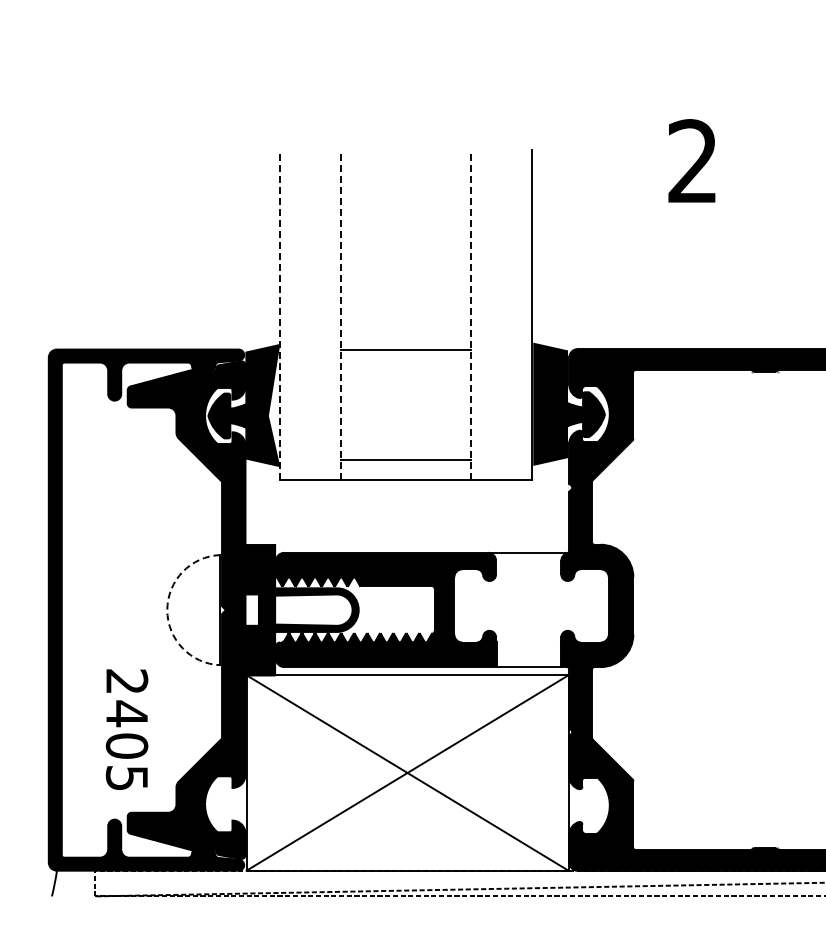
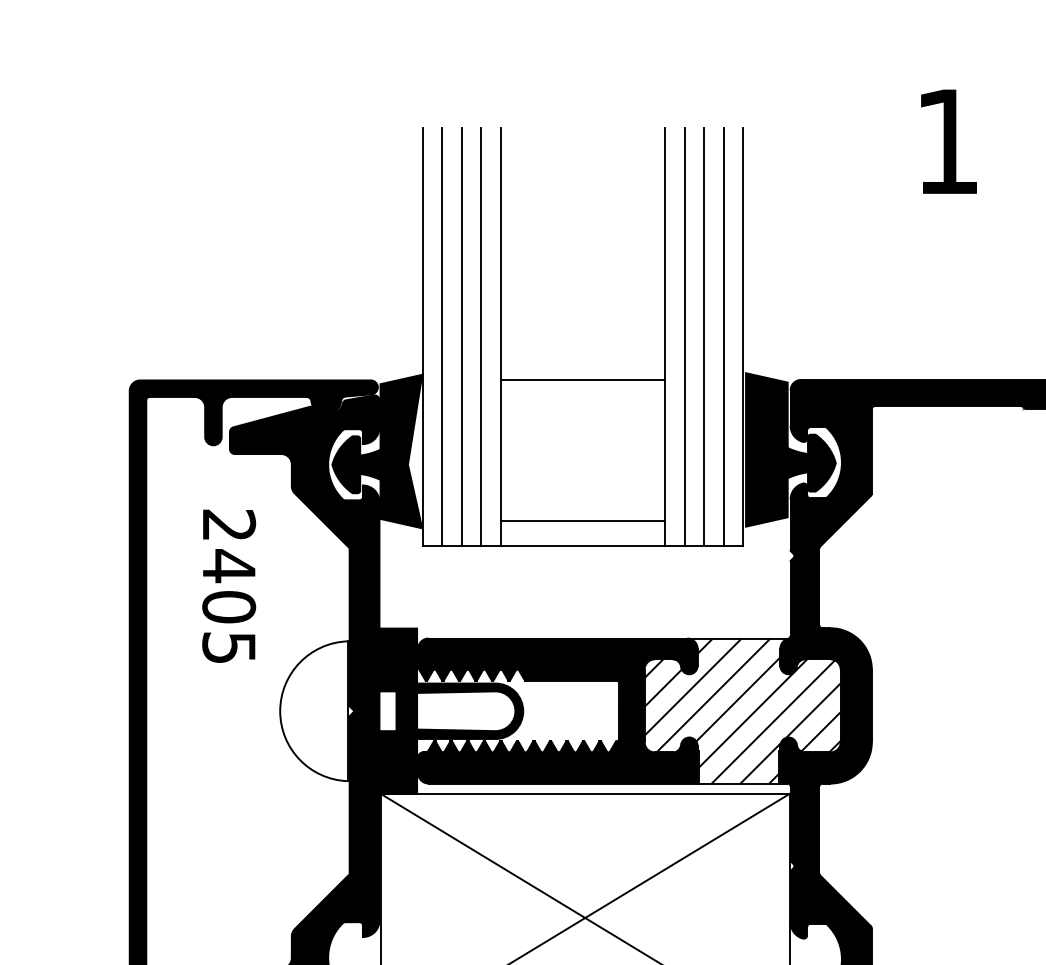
text: (692, 160) -> (946, 140), 2 -> 1
line: (294, 314) -> (441, 335), added
line: (310, 314) -> (461, 335), added
line: (325, 314) -> (481, 335), added
line: (486, 314) -> (685, 335), added
line: (501, 314) -> (704, 335), added
line: (516, 314) -> (723, 335), added
line: (279, 315) -> (422, 337), dashed -> solid
line: (341, 315) -> (501, 337), dashed -> solid
line: (470, 315) -> (665, 337), dashed -> solid
hatch: (531, 609) -> (742, 710), added
arc: (167, 610) -> (280, 711), dashed -> solid
text: (126, 729) -> (228, 586), moved

